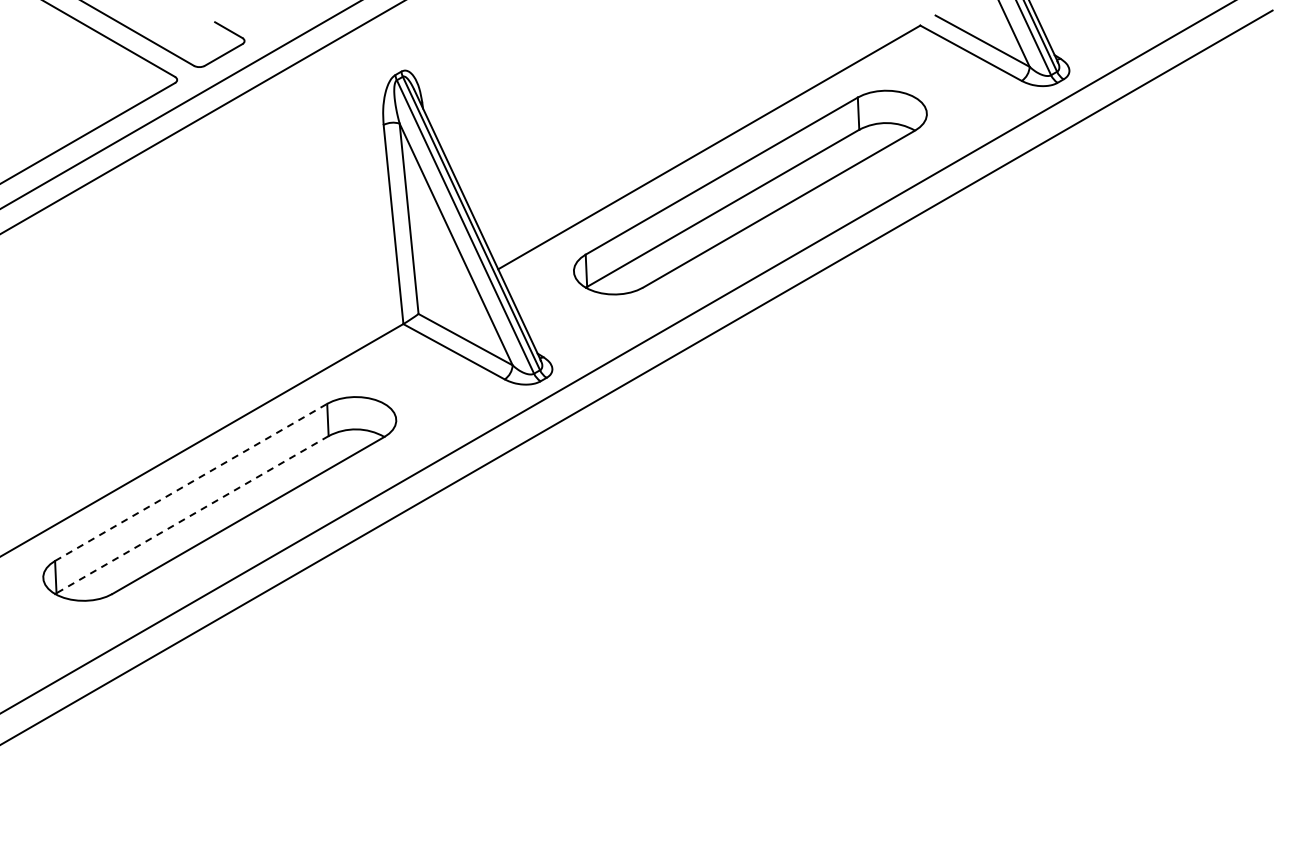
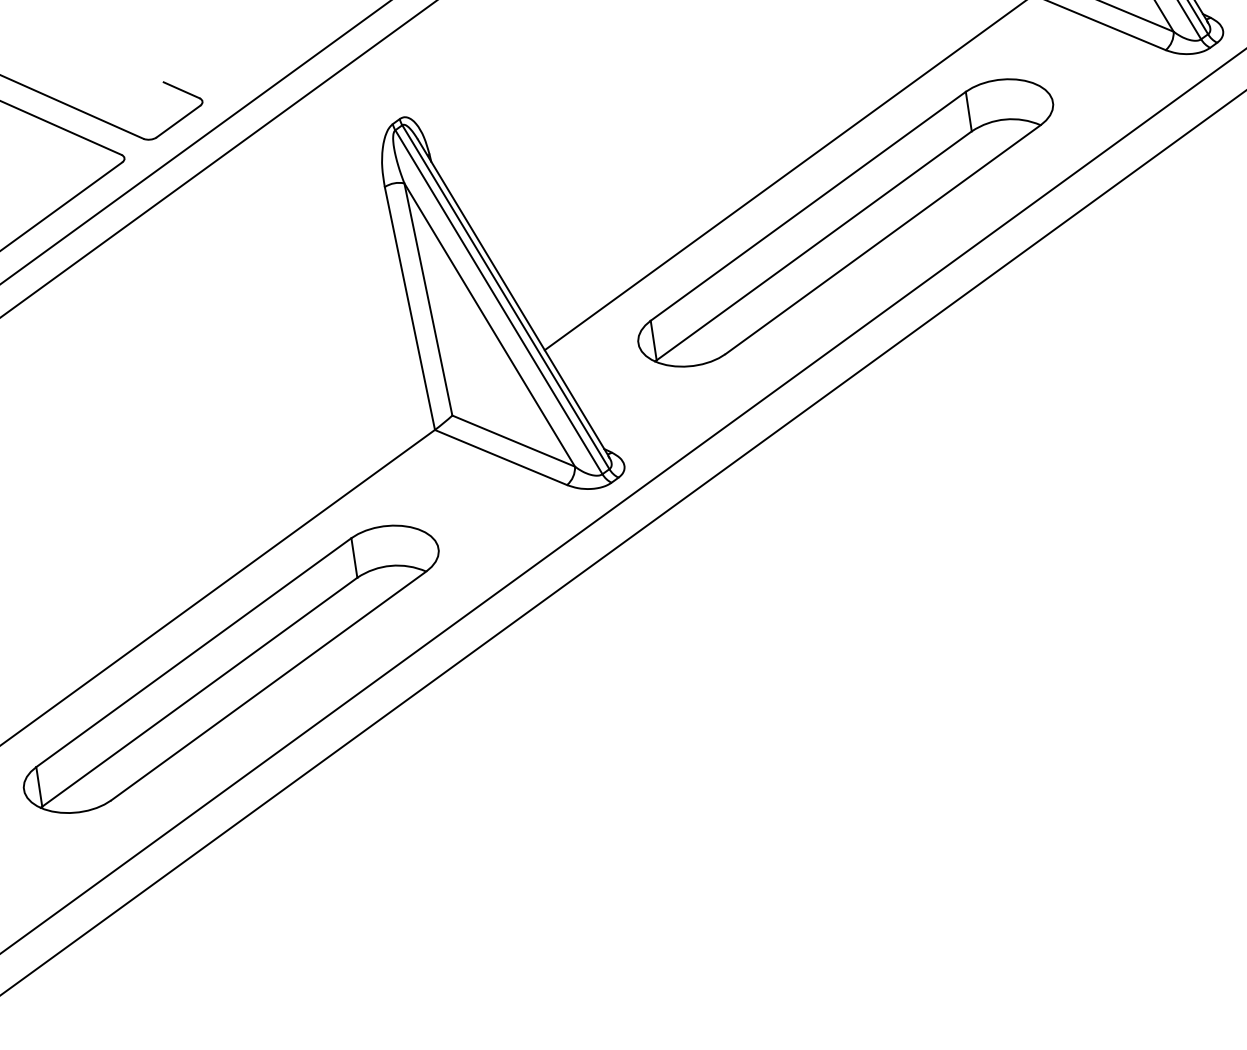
line: (191, 482) -> (194, 652), dashed -> solid
line: (192, 514) -> (199, 692), dashed -> solid

